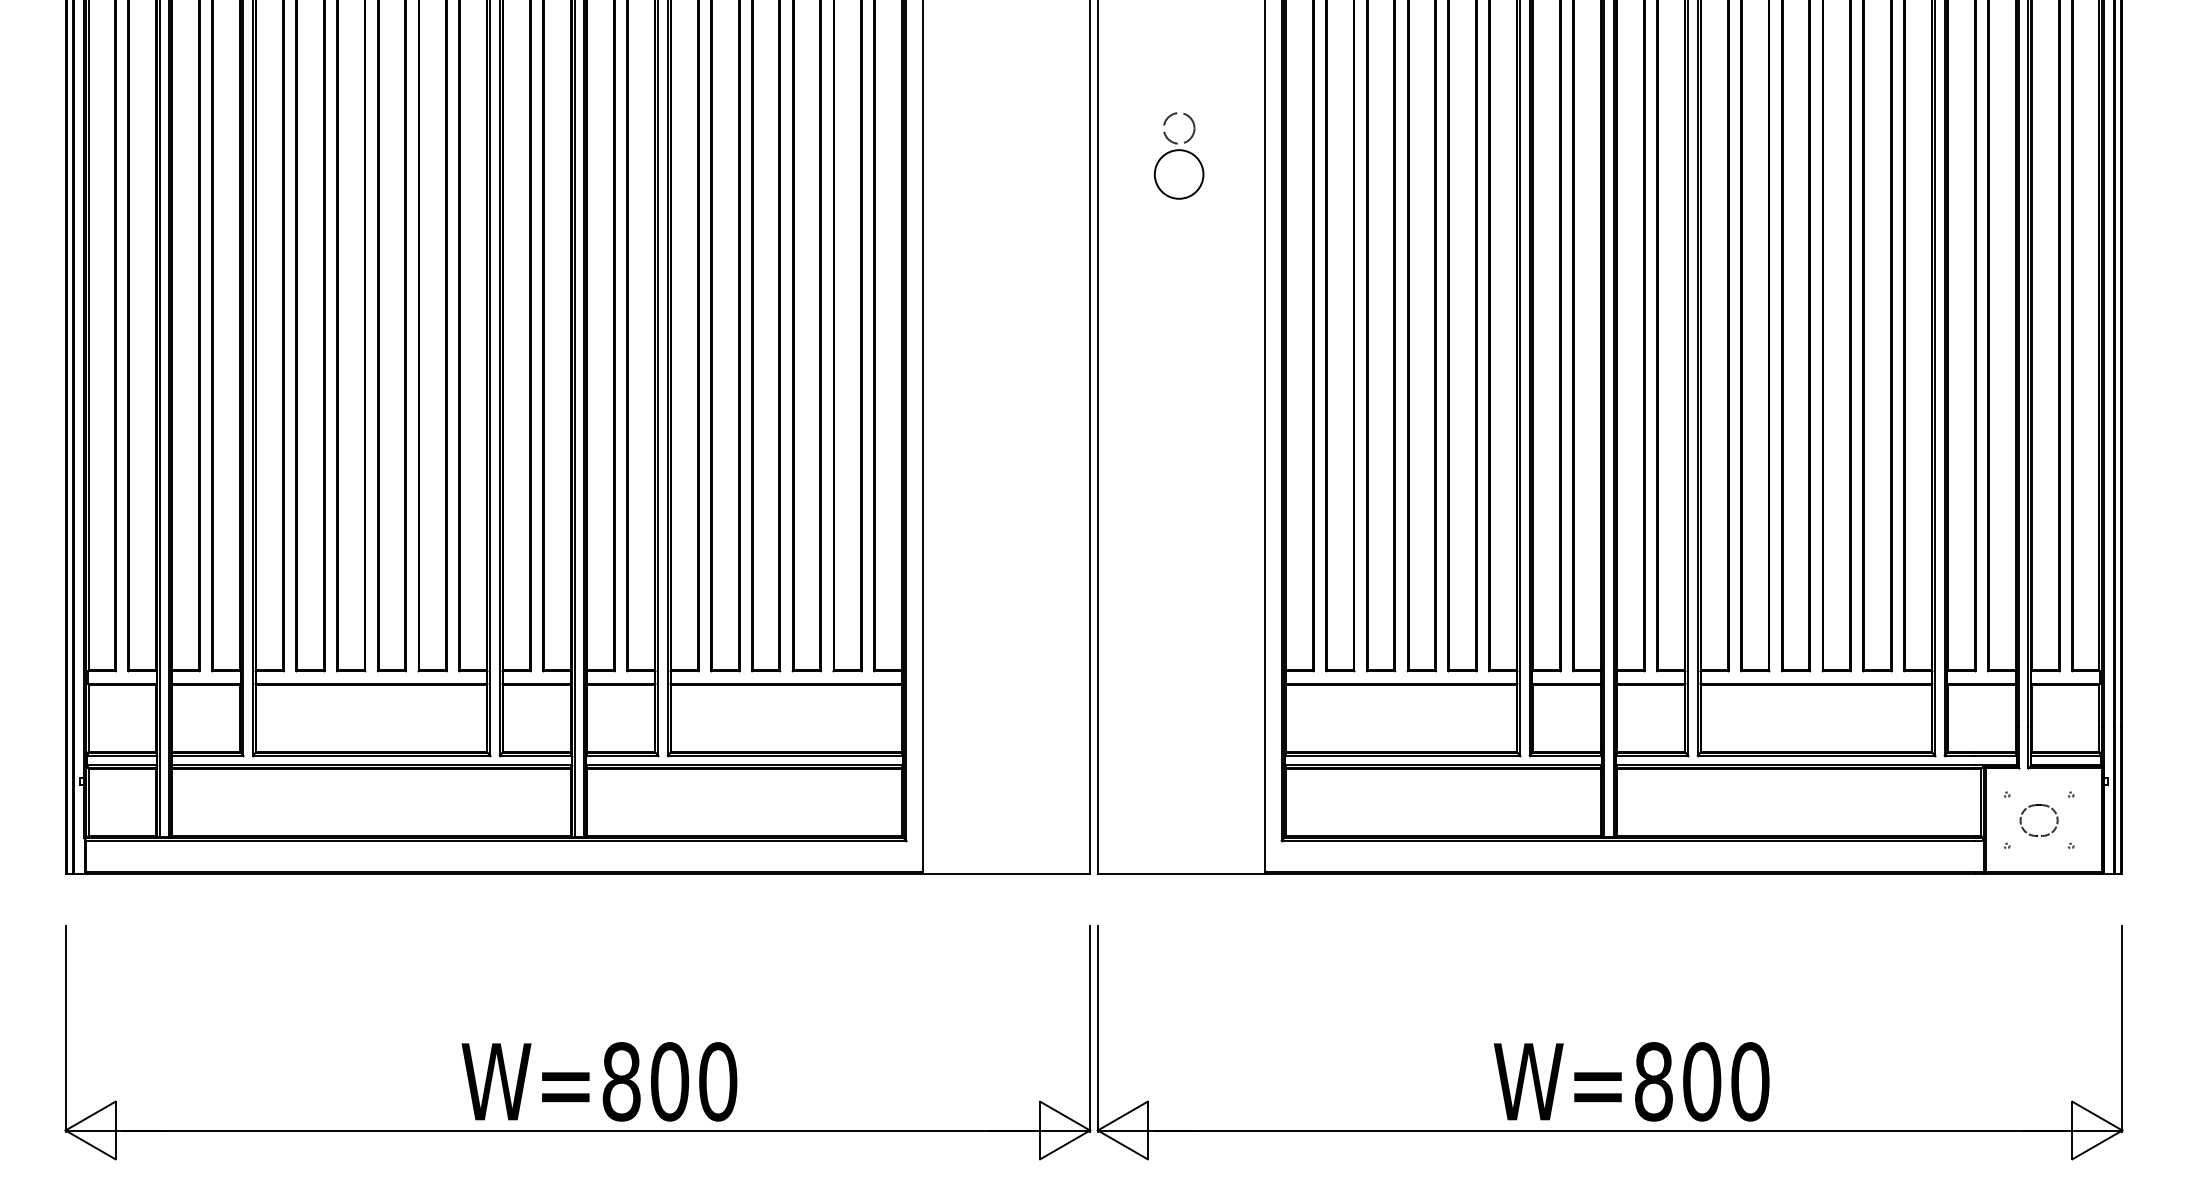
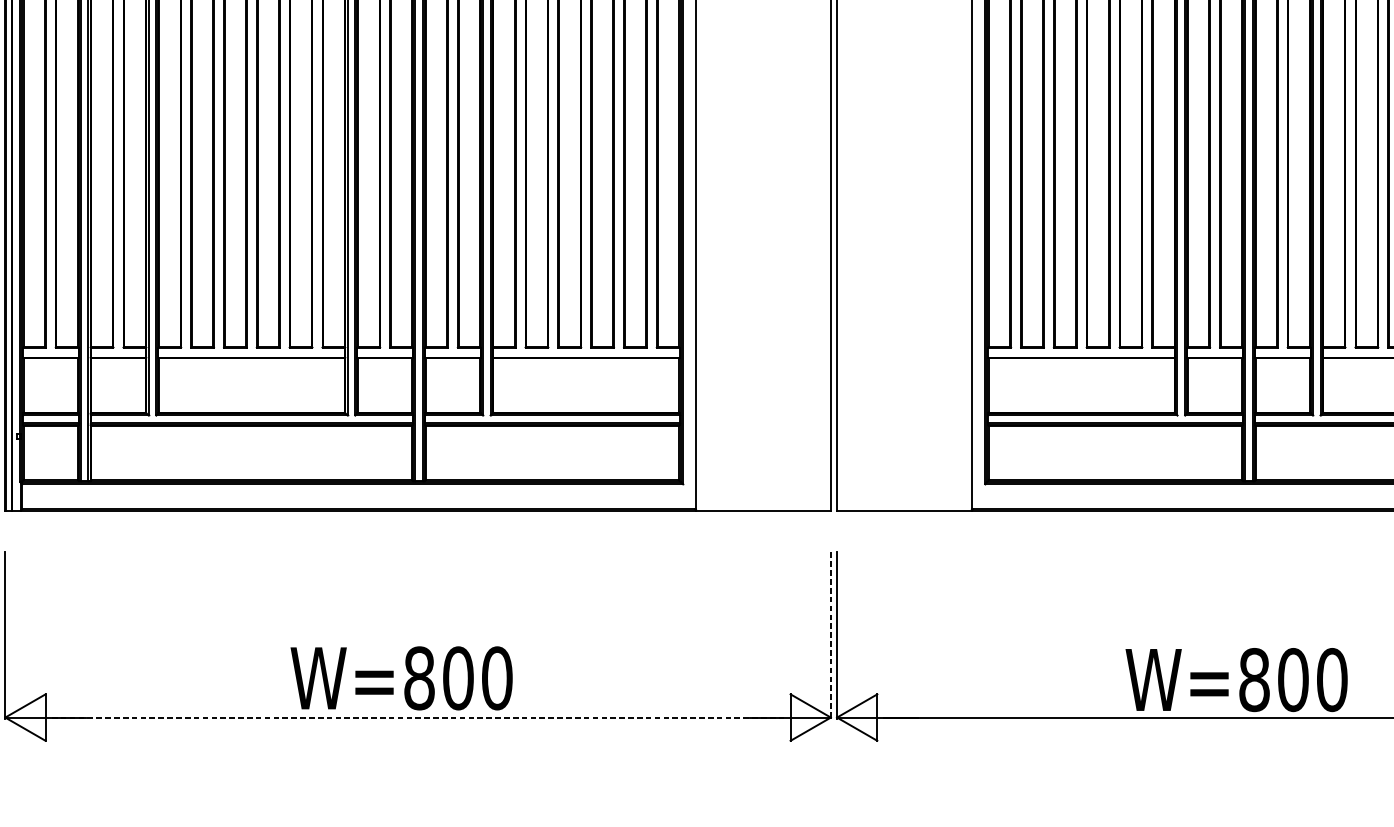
line: (1090, 1029) -> (831, 636), solid -> dashed
text: (599, 1081) -> (401, 678), moved
text: (1631, 1081) -> (1236, 679), moved
line: (577, 1130) -> (417, 717), solid -> dashed

